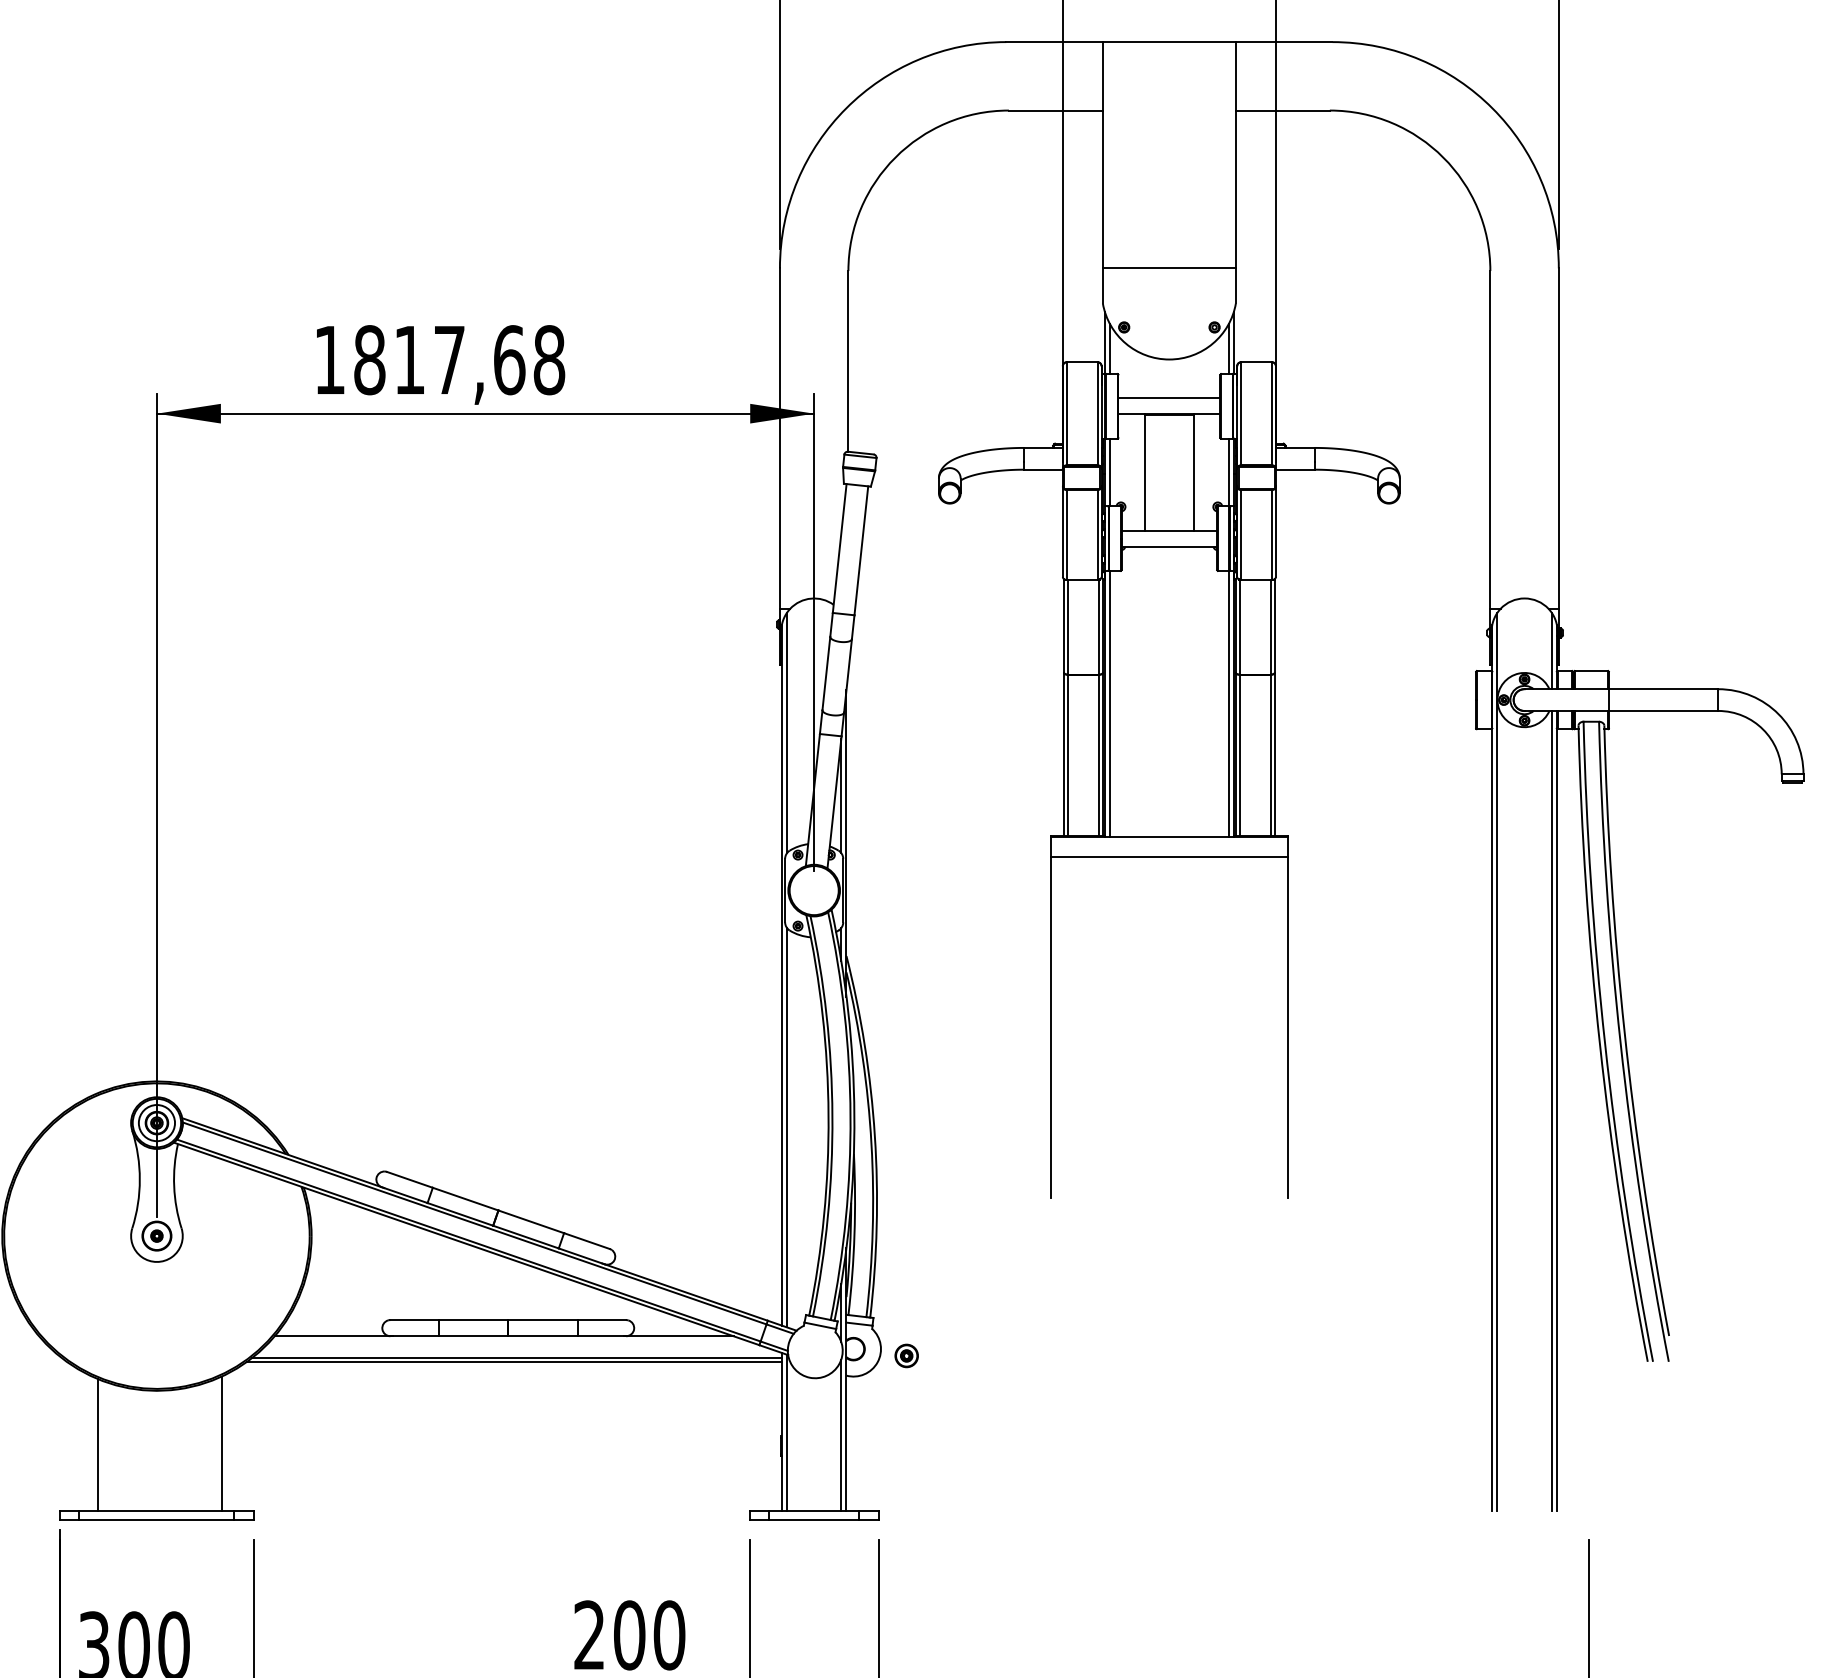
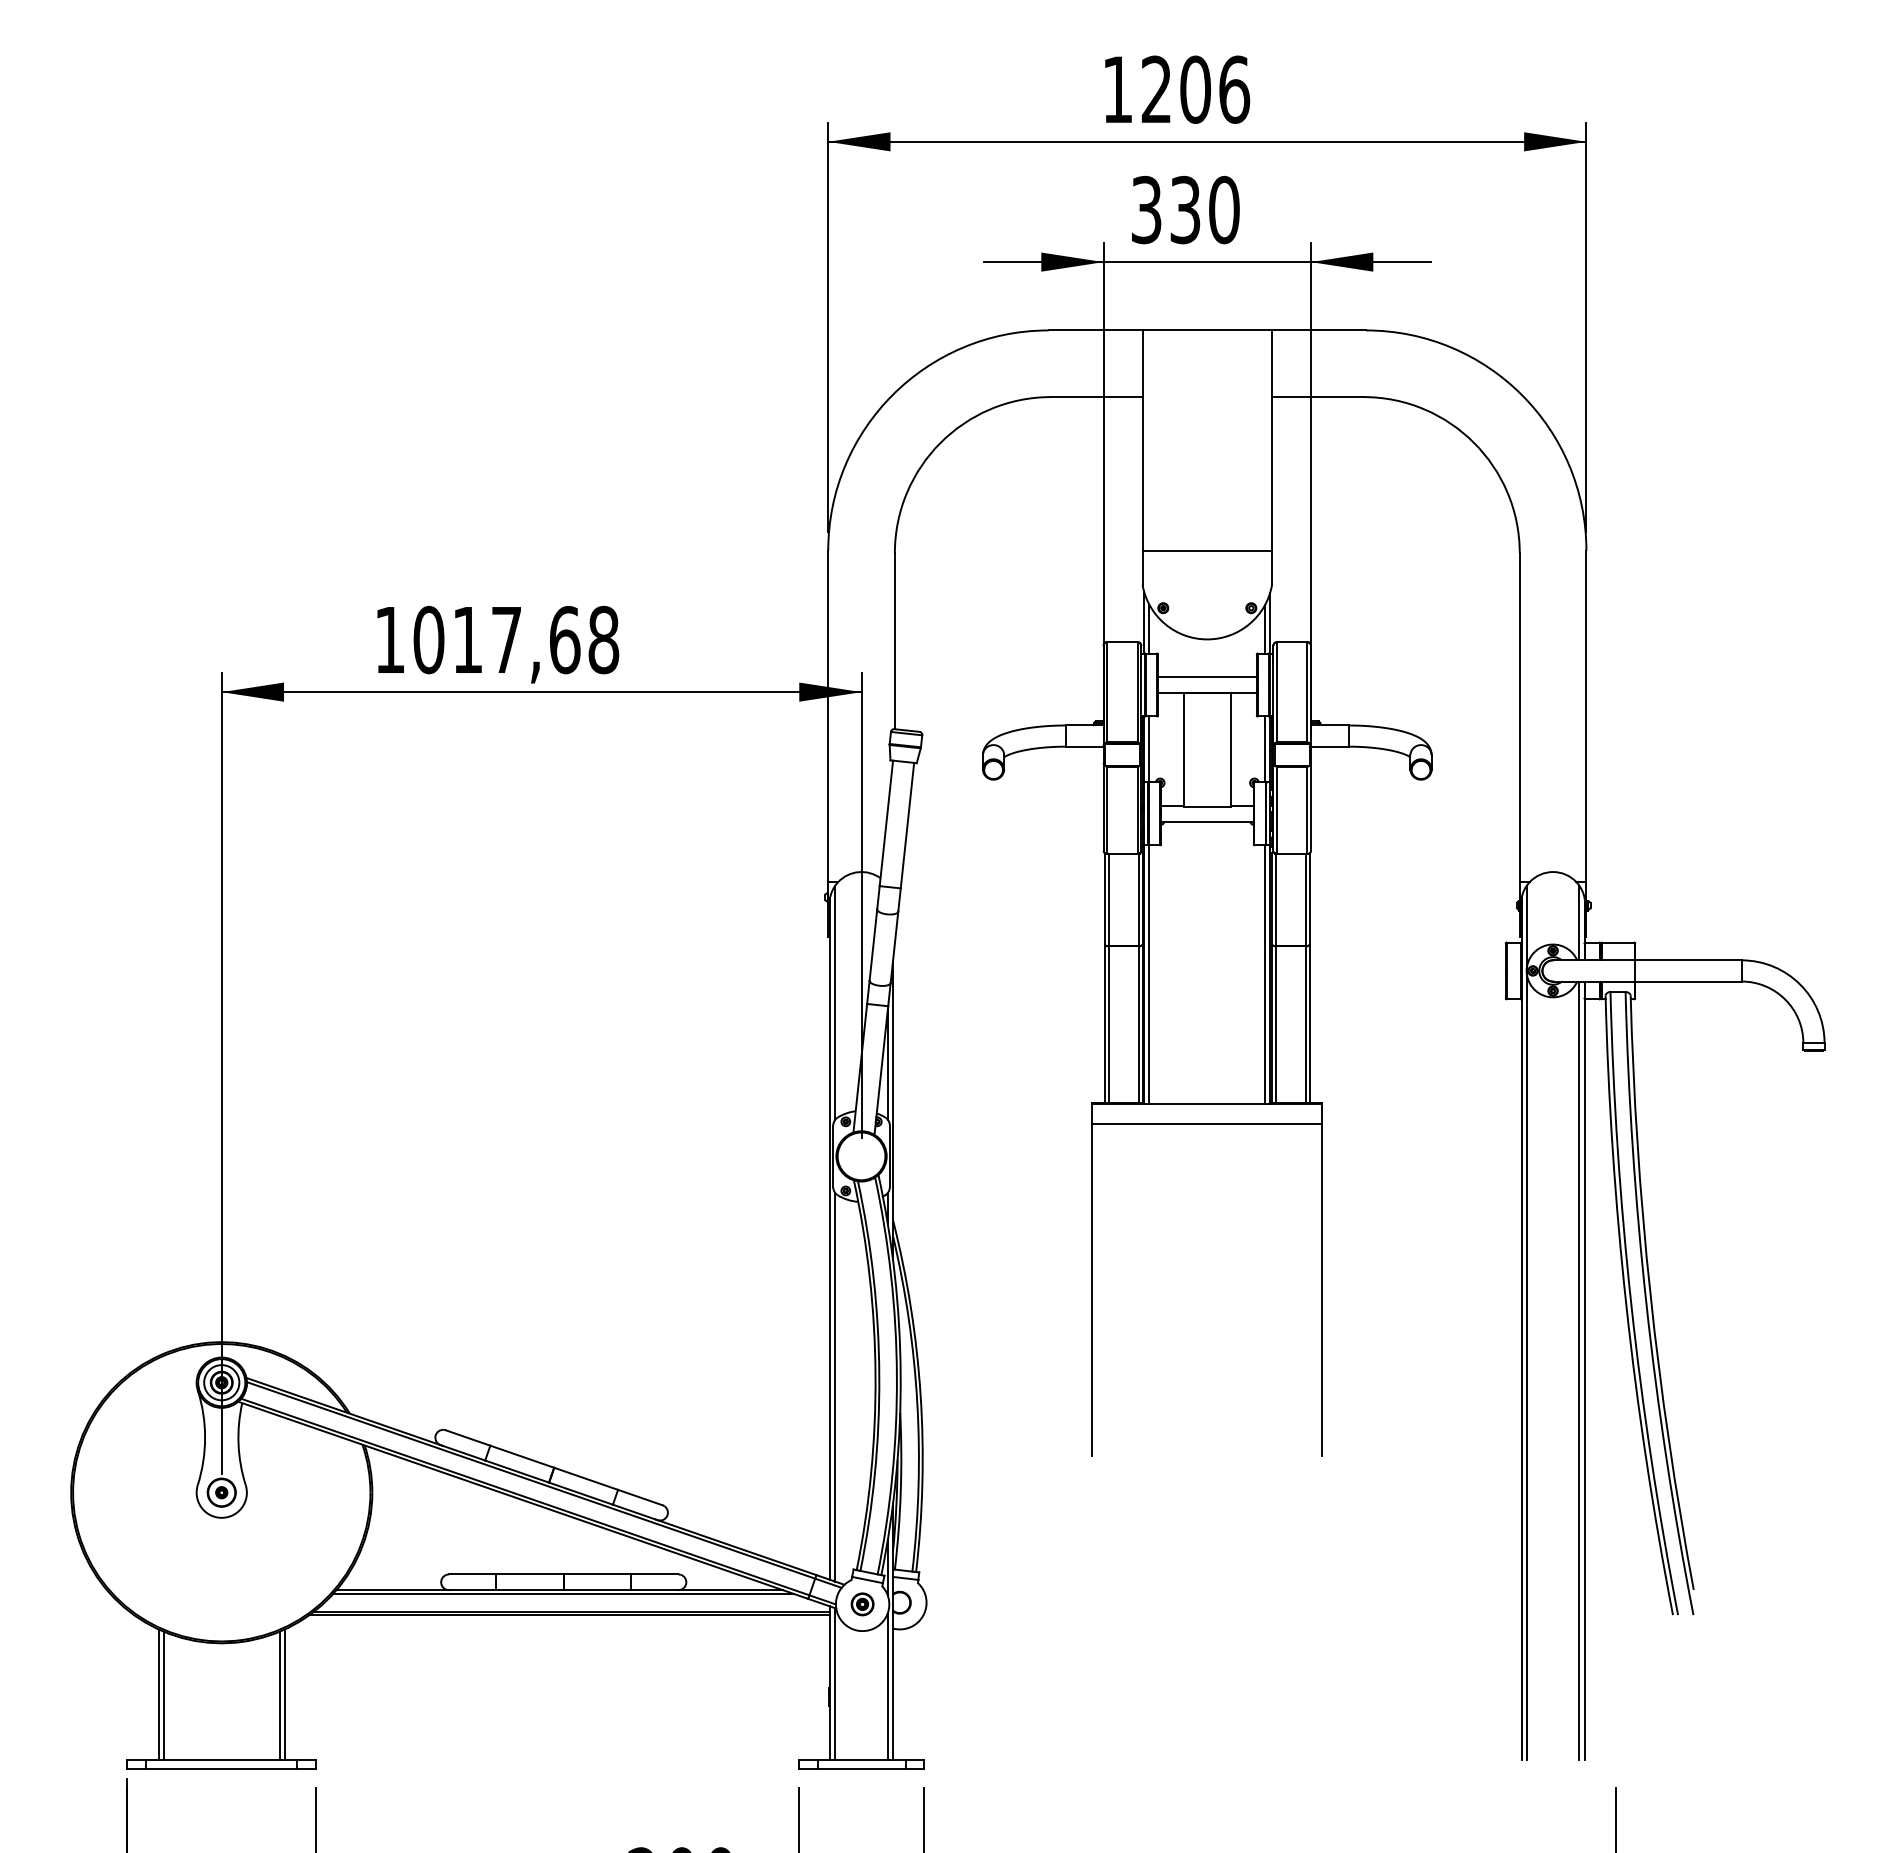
text: (369, 359) -> (428, 639), 1817,68 -> 1017,68
line: (507, 1339) -> (563, 1593), added
part: (906, 1356) -> (862, 1604), moved
line: (91, 1443) -> (158, 1694), added
line: (216, 1444) -> (279, 1695), added

